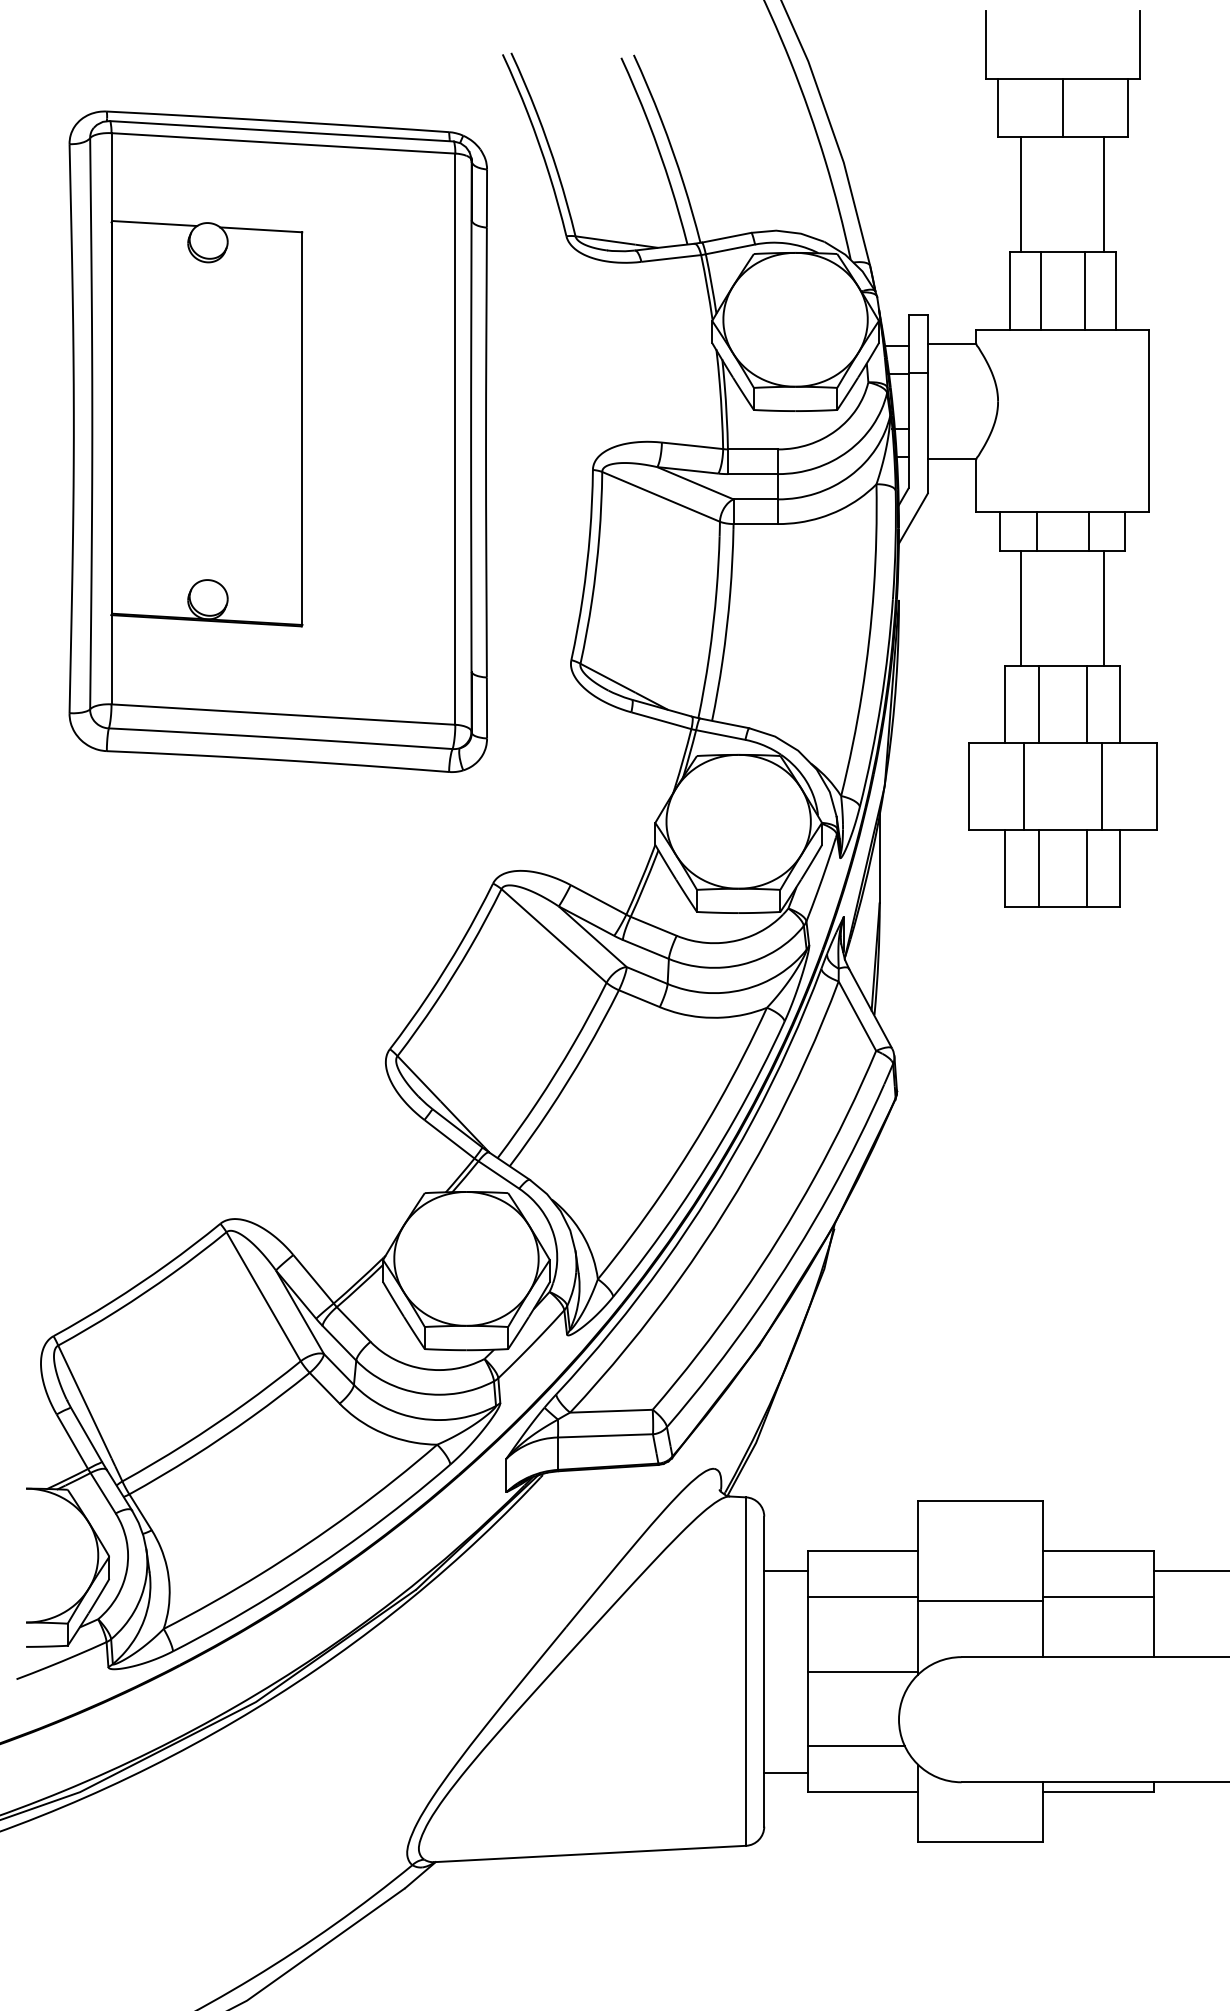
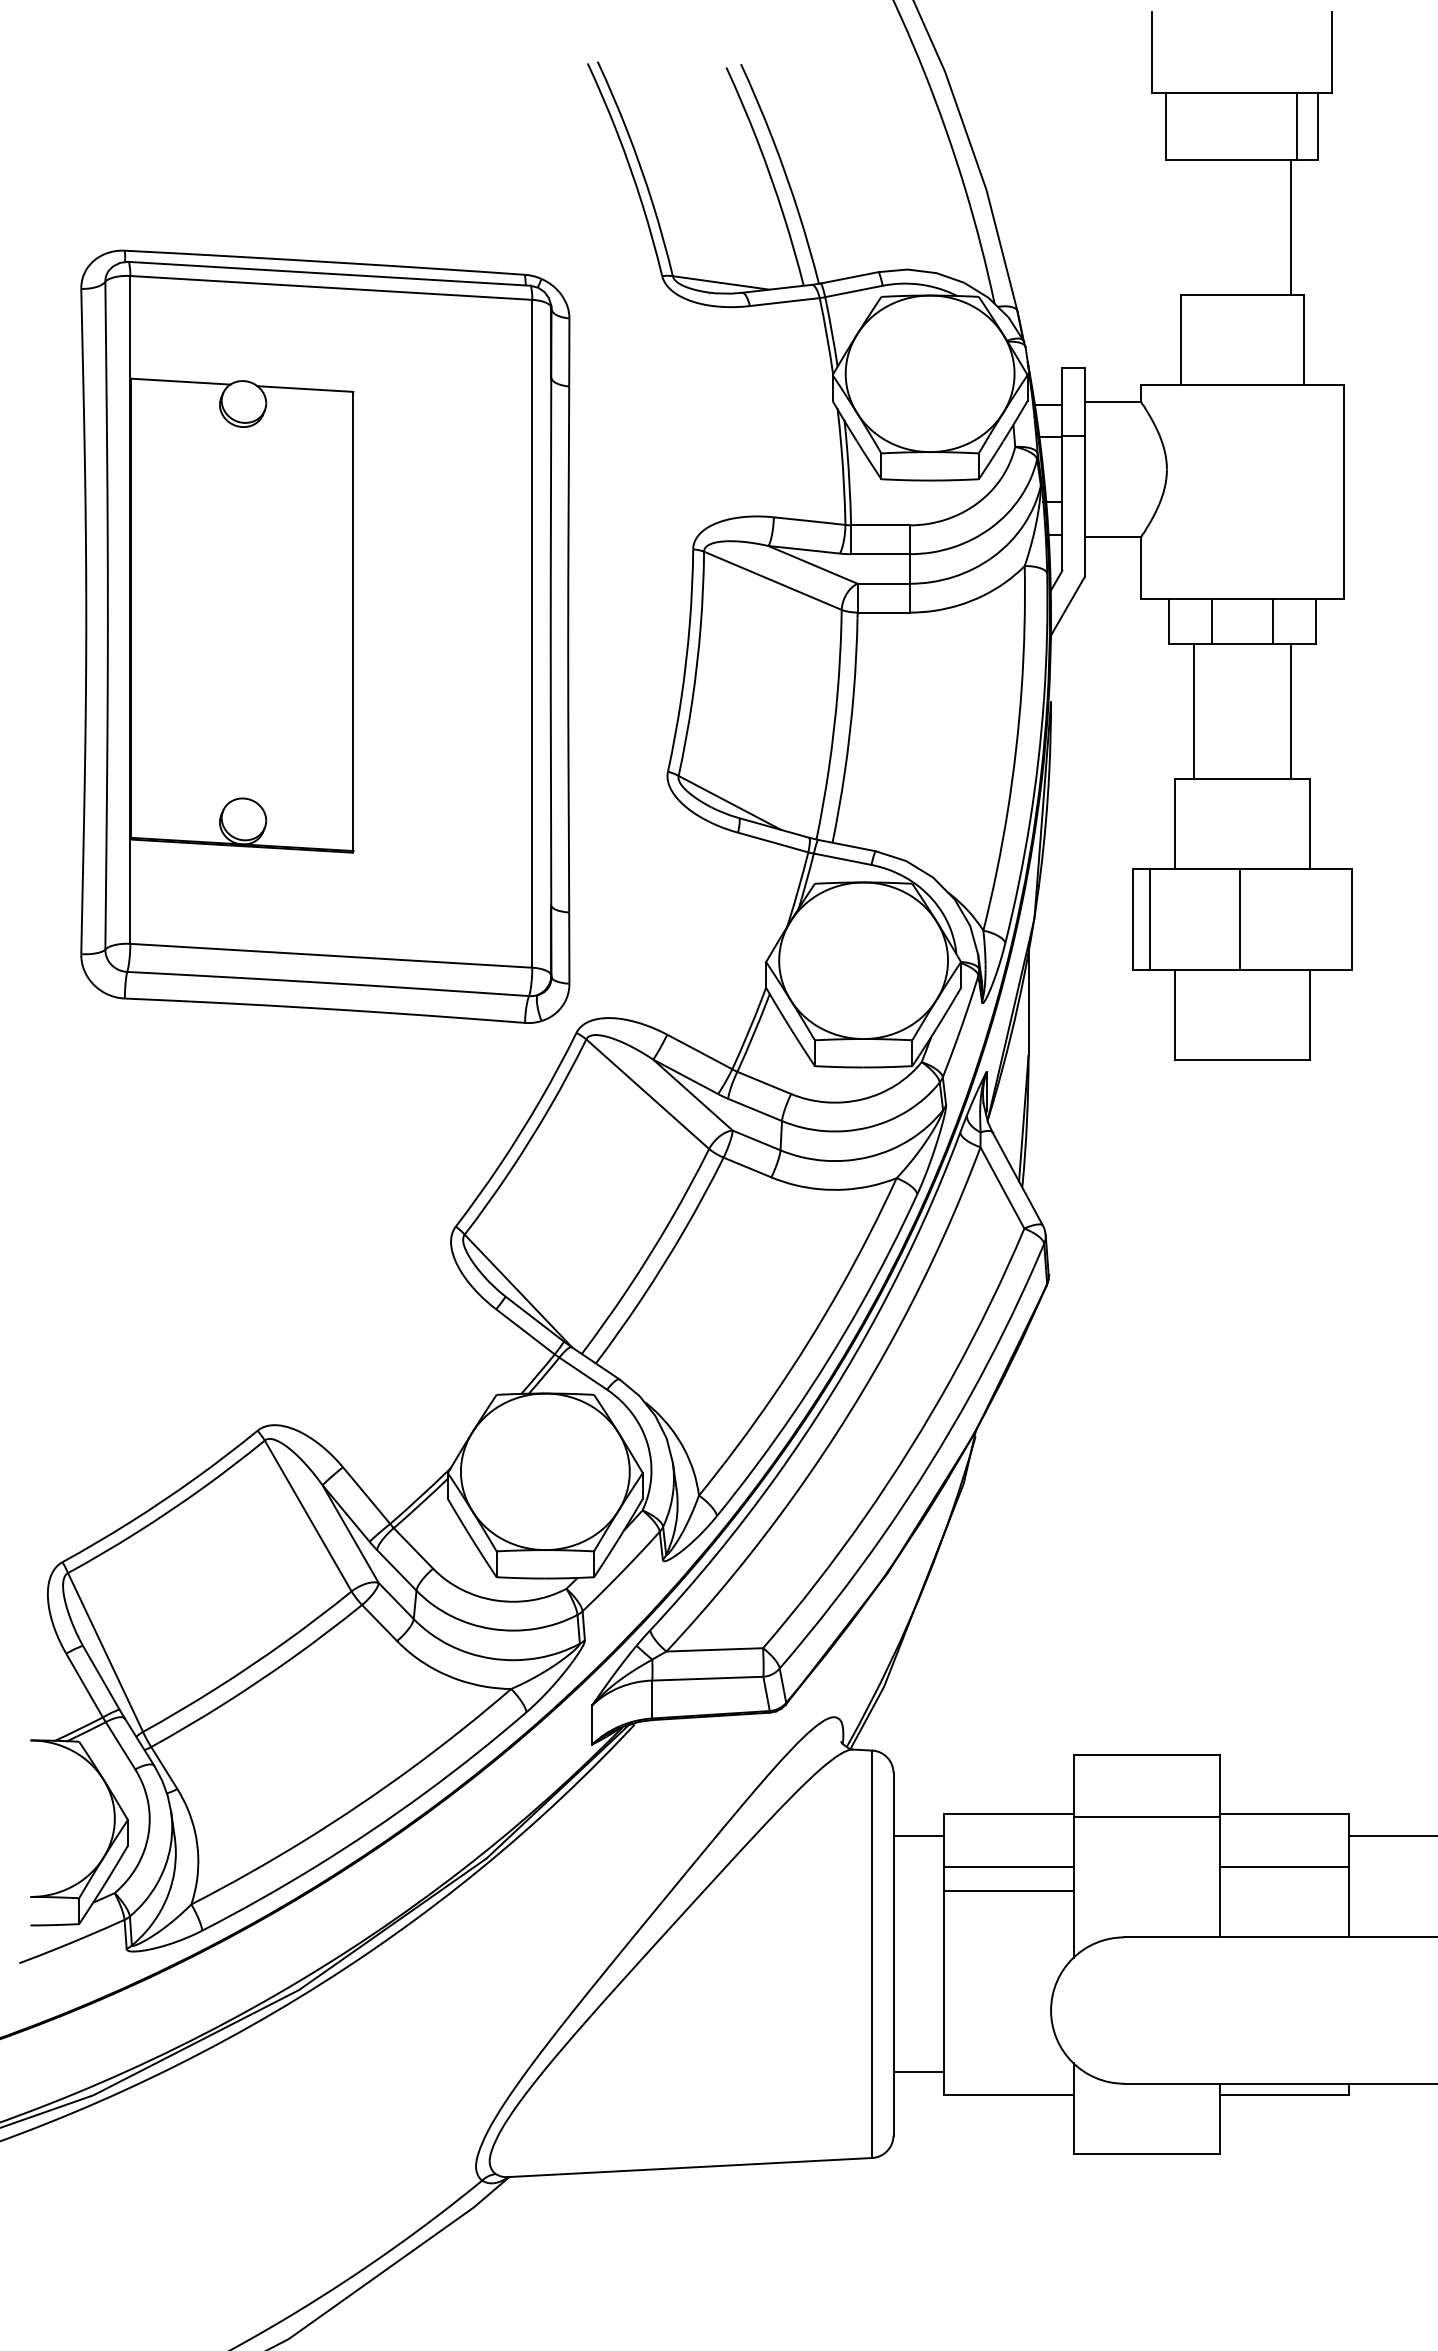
line: (1062, 107) -> (1297, 125), moved
line: (1021, 194) -> (1194, 227), removed
line: (1040, 290) -> (1216, 339), removed
line: (1084, 290) -> (1267, 339), removed
part: (277, 441) -> (324, 636), moved
line: (1038, 704) -> (1214, 823), removed
line: (1086, 704) -> (1270, 823), removed
line: (1023, 786) -> (1149, 919), moved
line: (1101, 786) -> (1239, 919), moved
line: (1038, 868) -> (1214, 1015), removed
line: (1086, 868) -> (1270, 1015), removed
line: (980, 1600) -> (1146, 1816), moved
line: (862, 1671) -> (1008, 1891), moved
line: (856, 1745) -> (1001, 2040), removed

